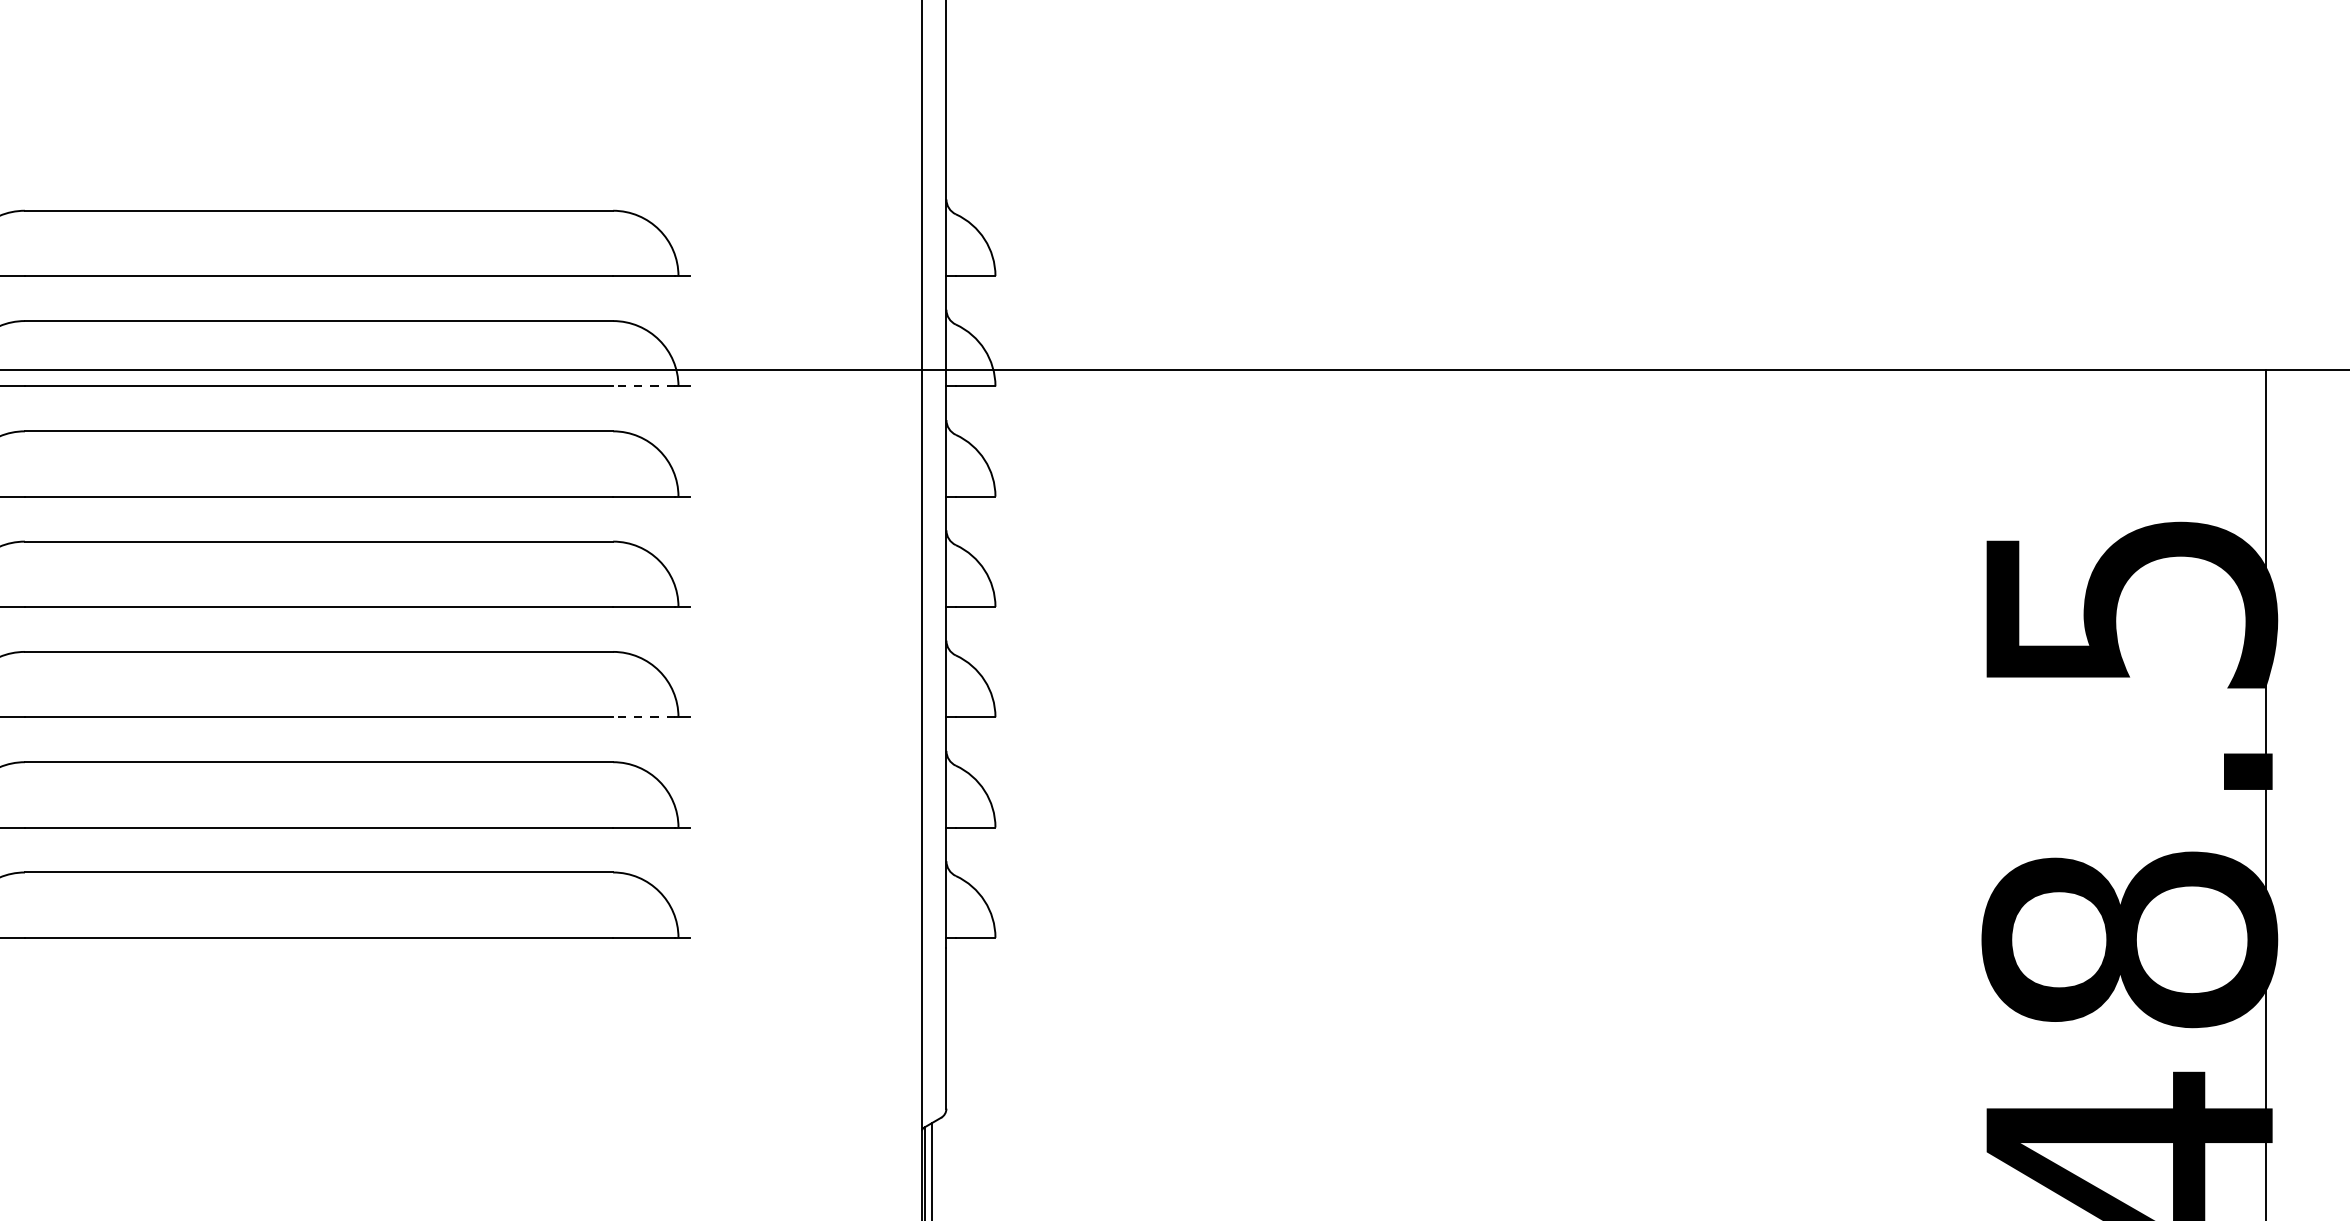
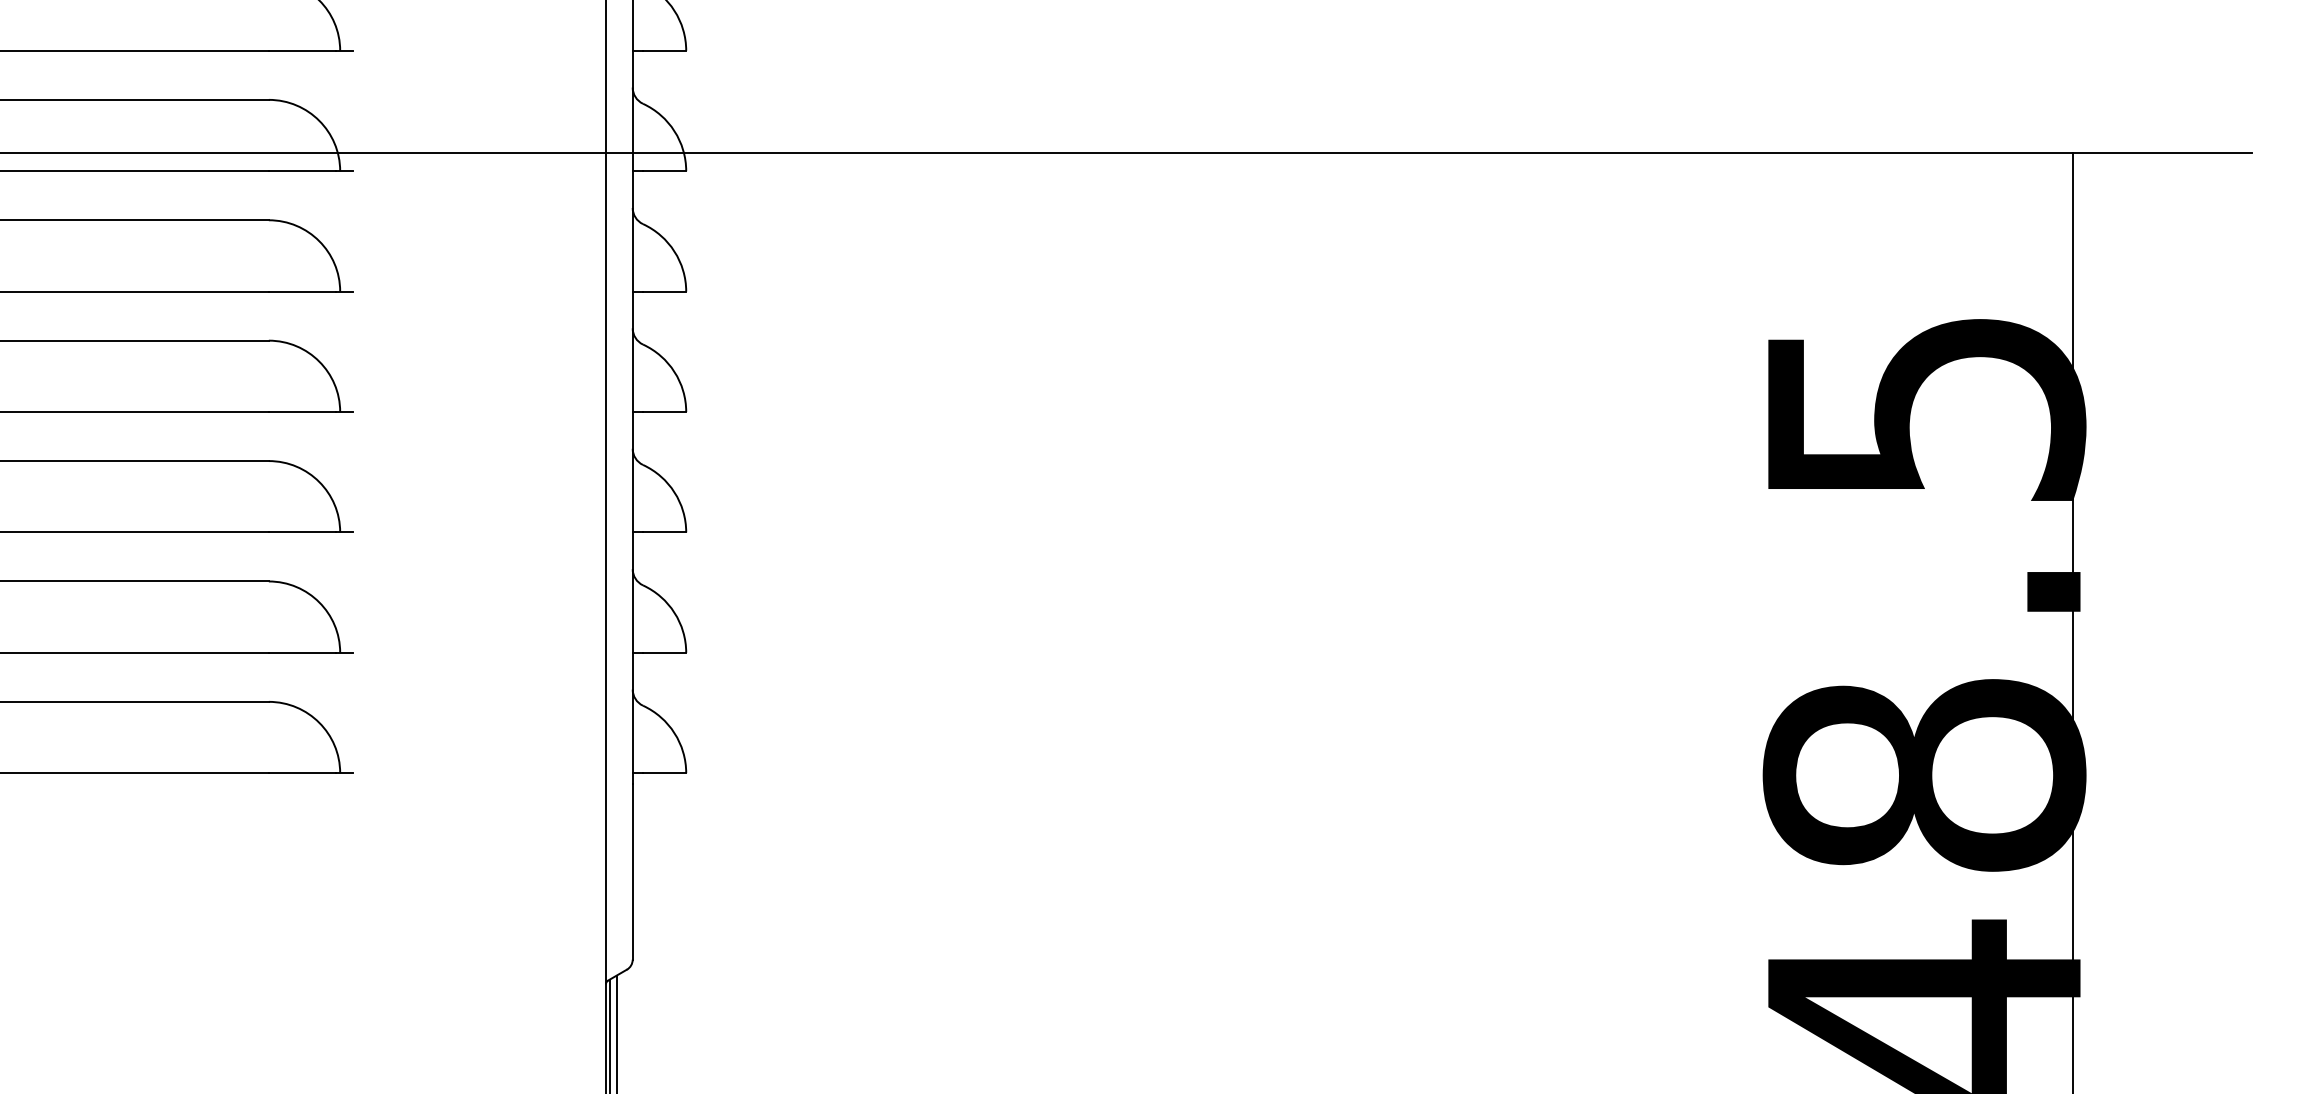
line: (644, 386) -> (303, 171), dashed -> solid
line: (644, 717) -> (303, 532), dashed -> solid

